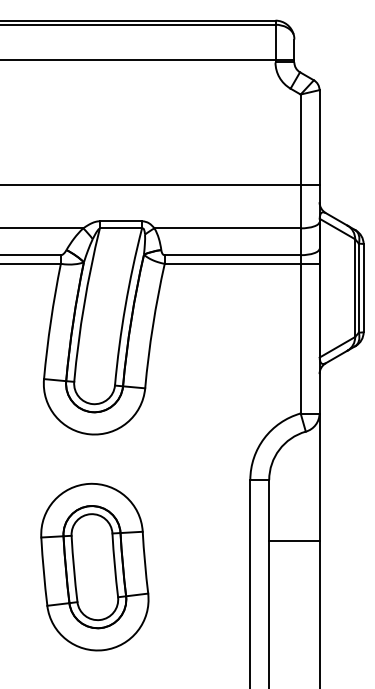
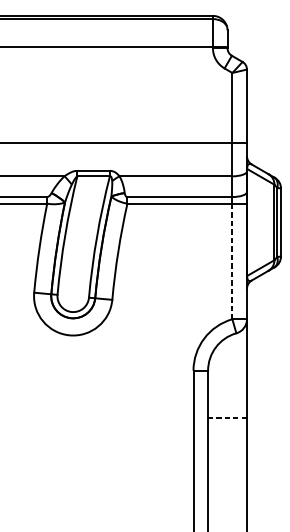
line: (300, 338) -> (232, 261), solid -> dashed
line: (293, 541) -> (226, 418), solid -> dashed
part: (94, 566) -> (73, 437), removed

